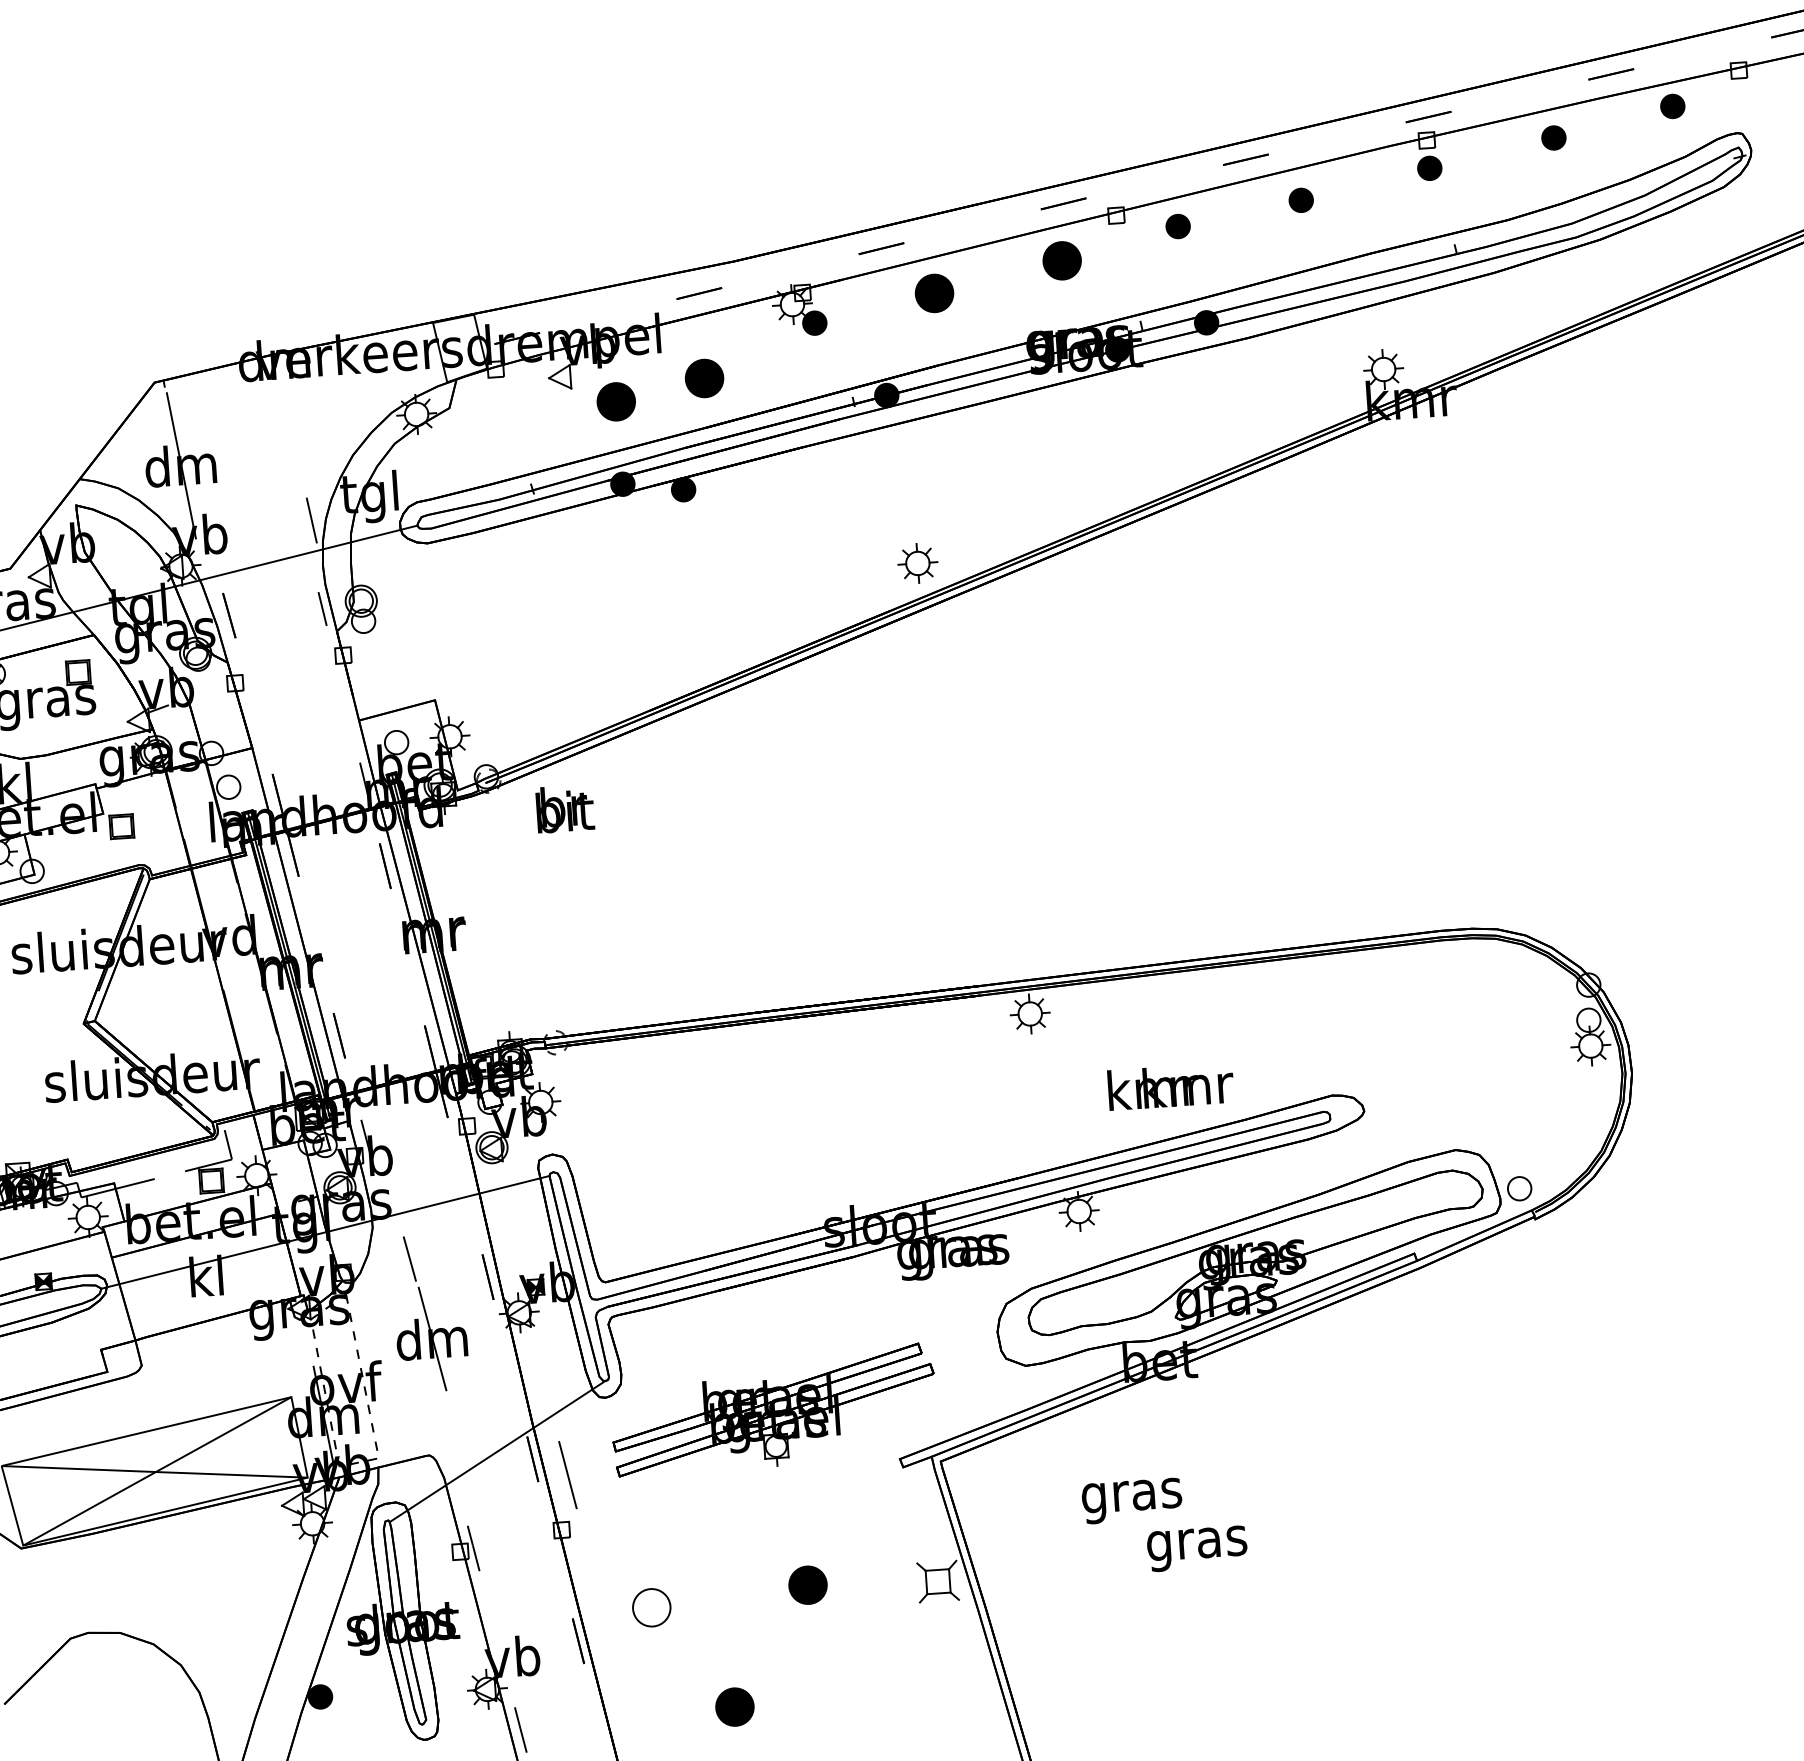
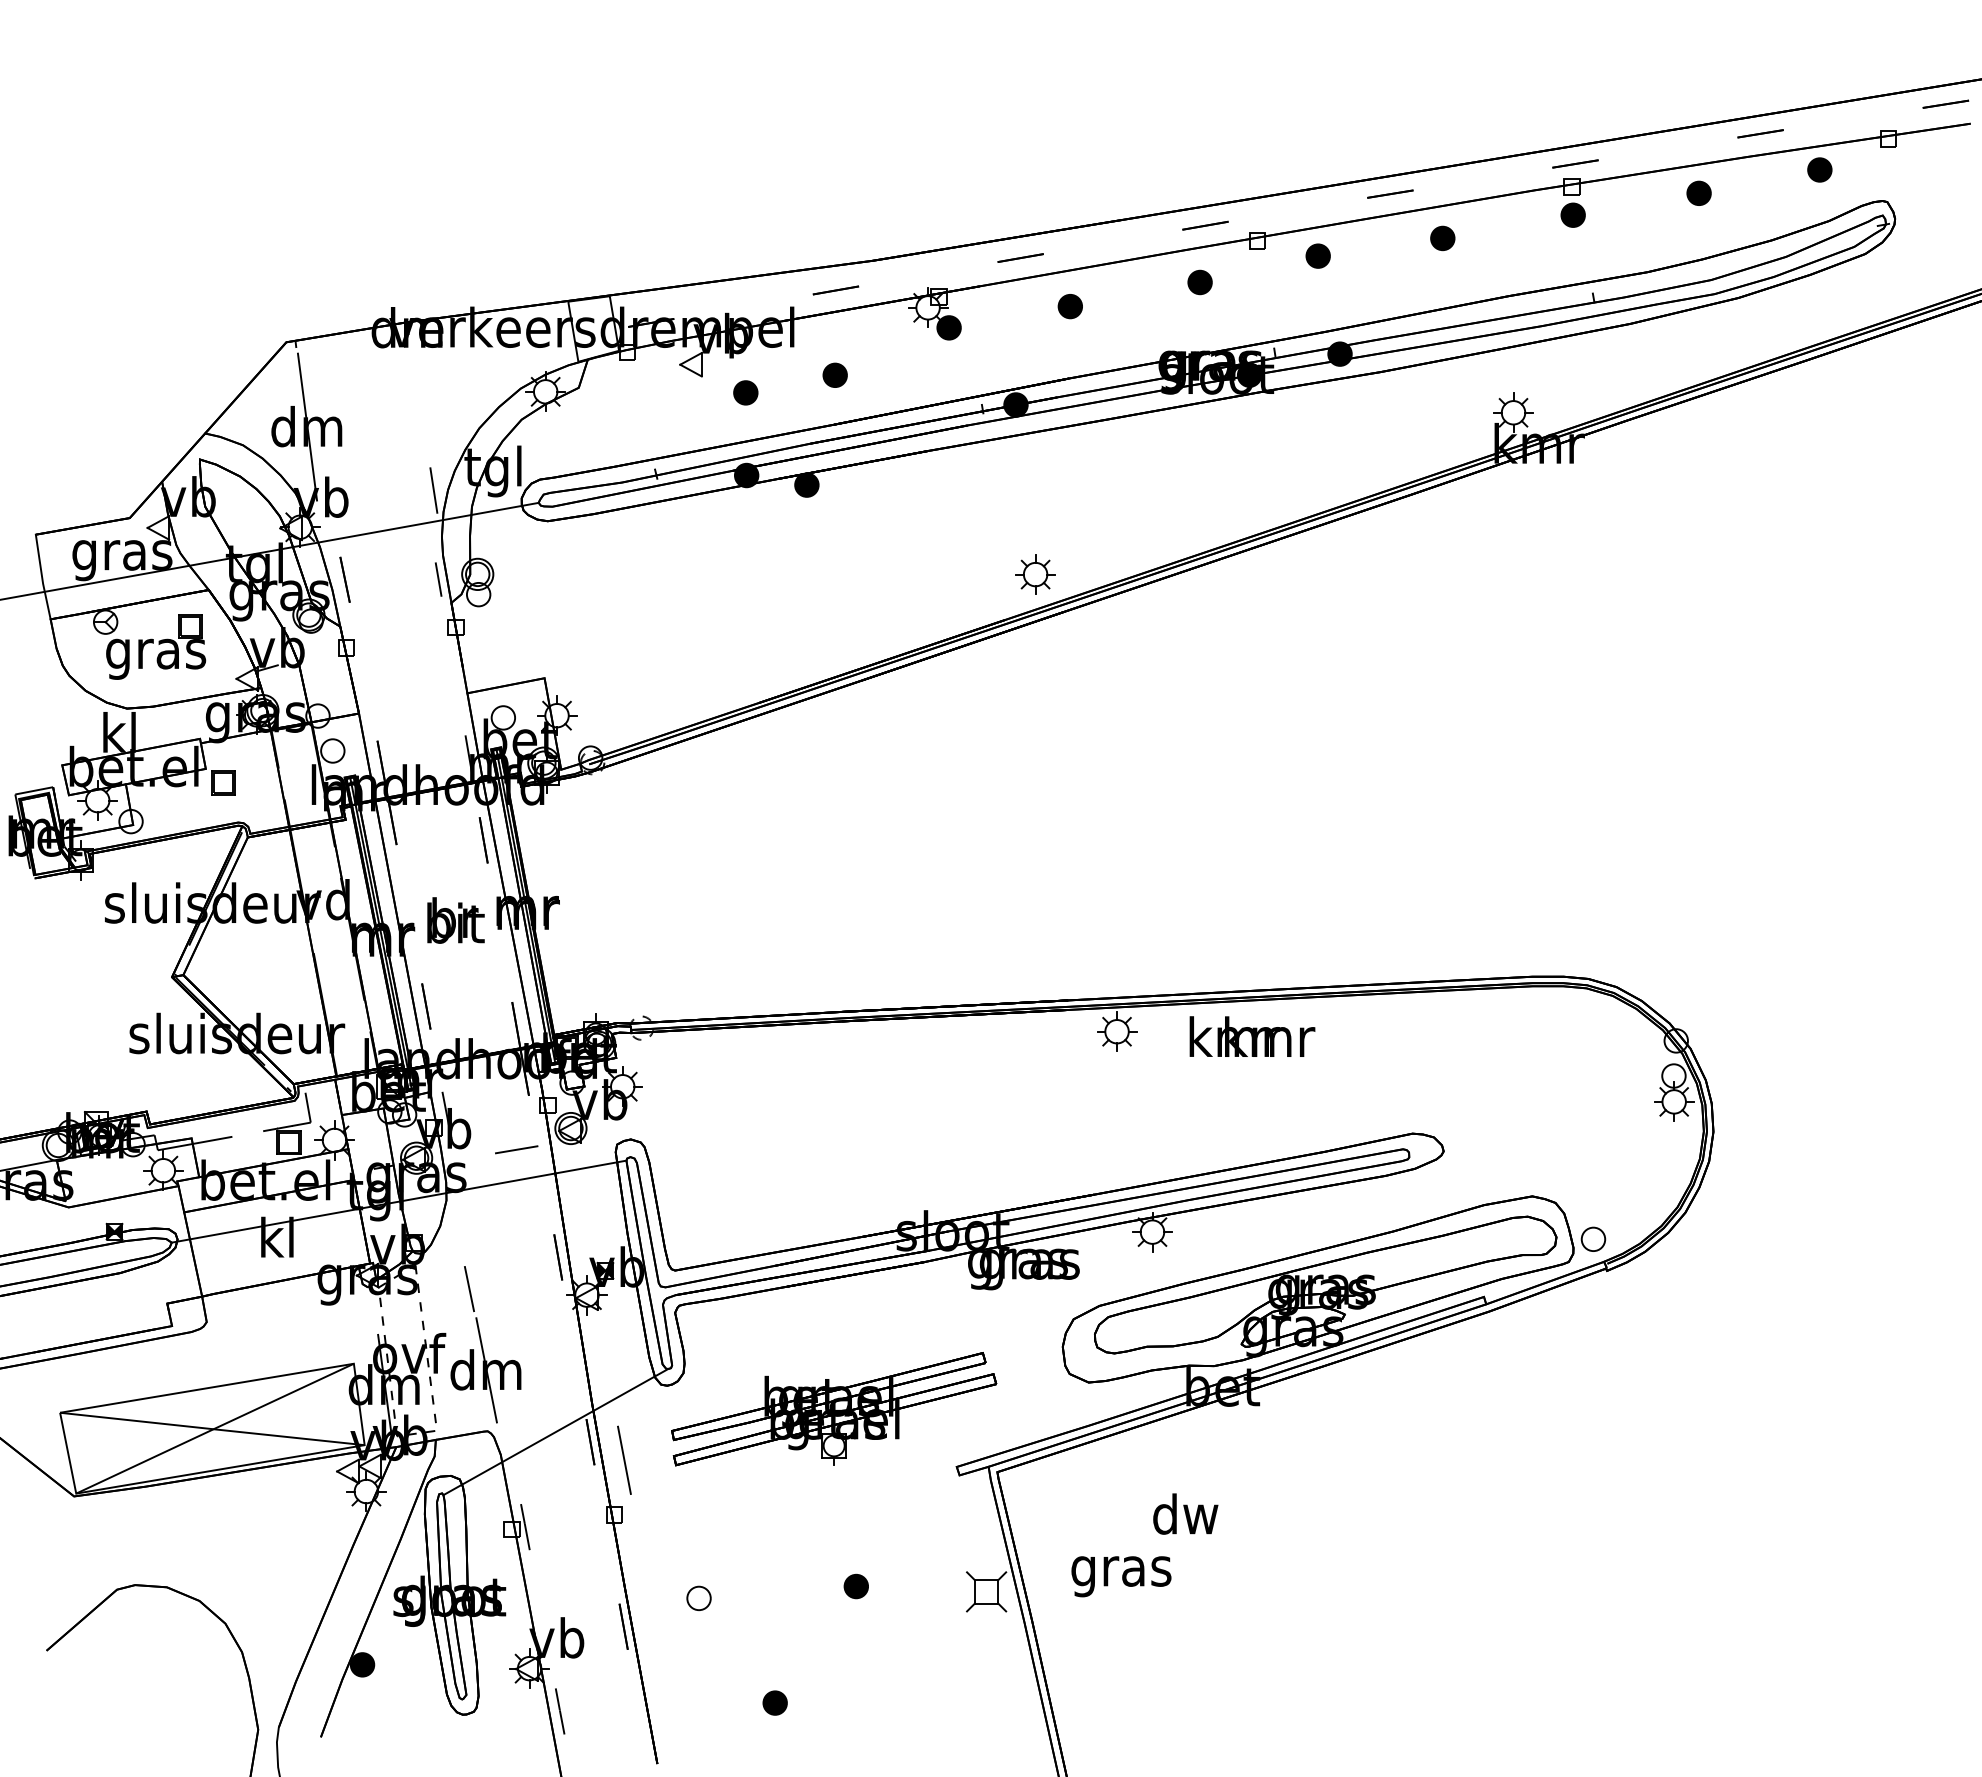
part: (1061, 260) -> (1199, 282), size x0.62
part: (933, 293) -> (1069, 306), size x0.62
part: (703, 377) -> (834, 374), size x0.62
part: (616, 401) -> (745, 392), size x0.62
text: (564, 808) -> (455, 920), moved
text: (1170, 1086) -> (1252, 1036), moved
line: (439, 1172) -> (516, 1149), added
part: (429, 1313) -> (485, 1344), moved
text: (1131, 1495) -> (1185, 1519), gras -> dw
text: (1197, 1548) -> (1121, 1576), moved
part: (807, 1585) -> (855, 1586), size x0.62
part: (651, 1607) -> (698, 1598), size x0.62
part: (734, 1706) -> (774, 1702), size x0.62

